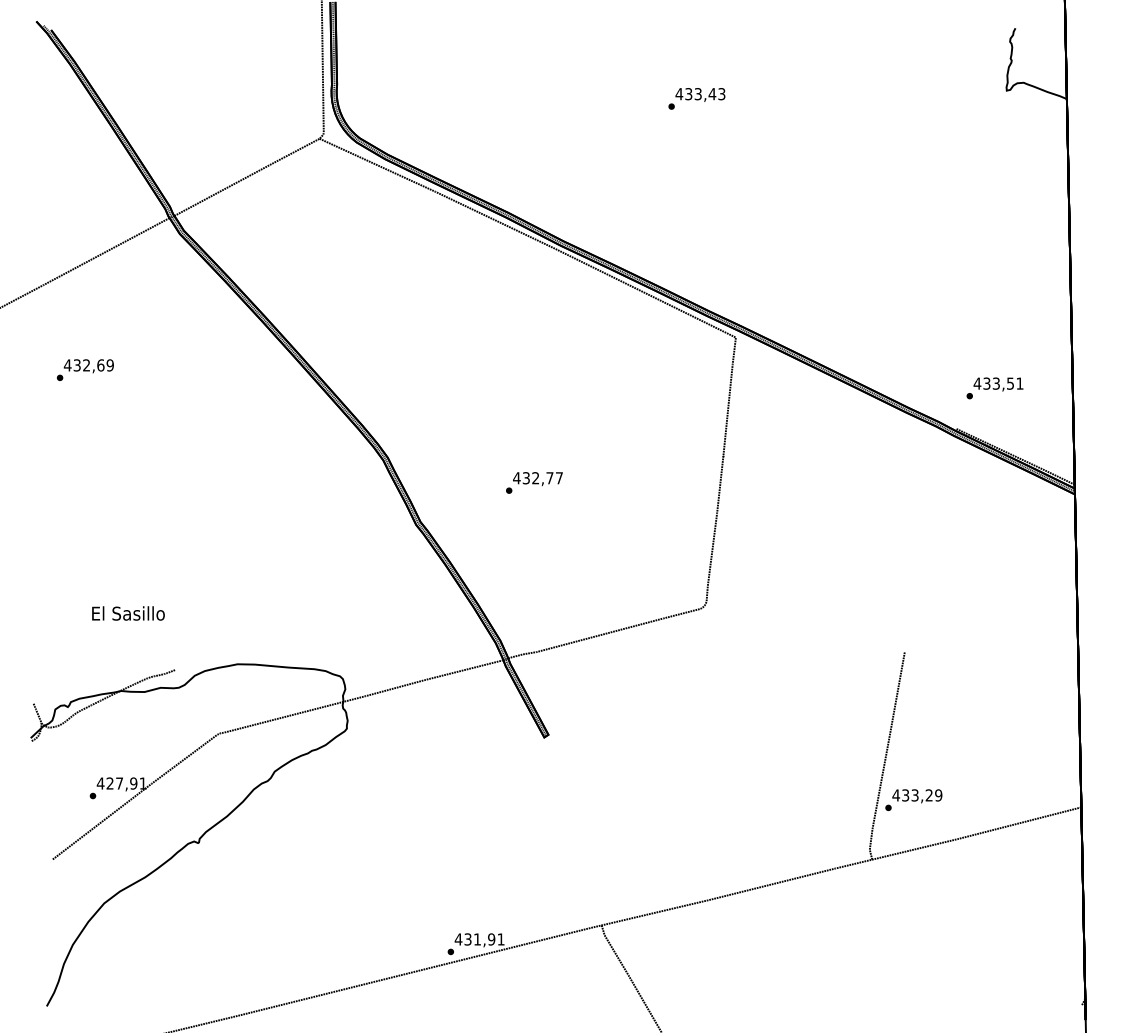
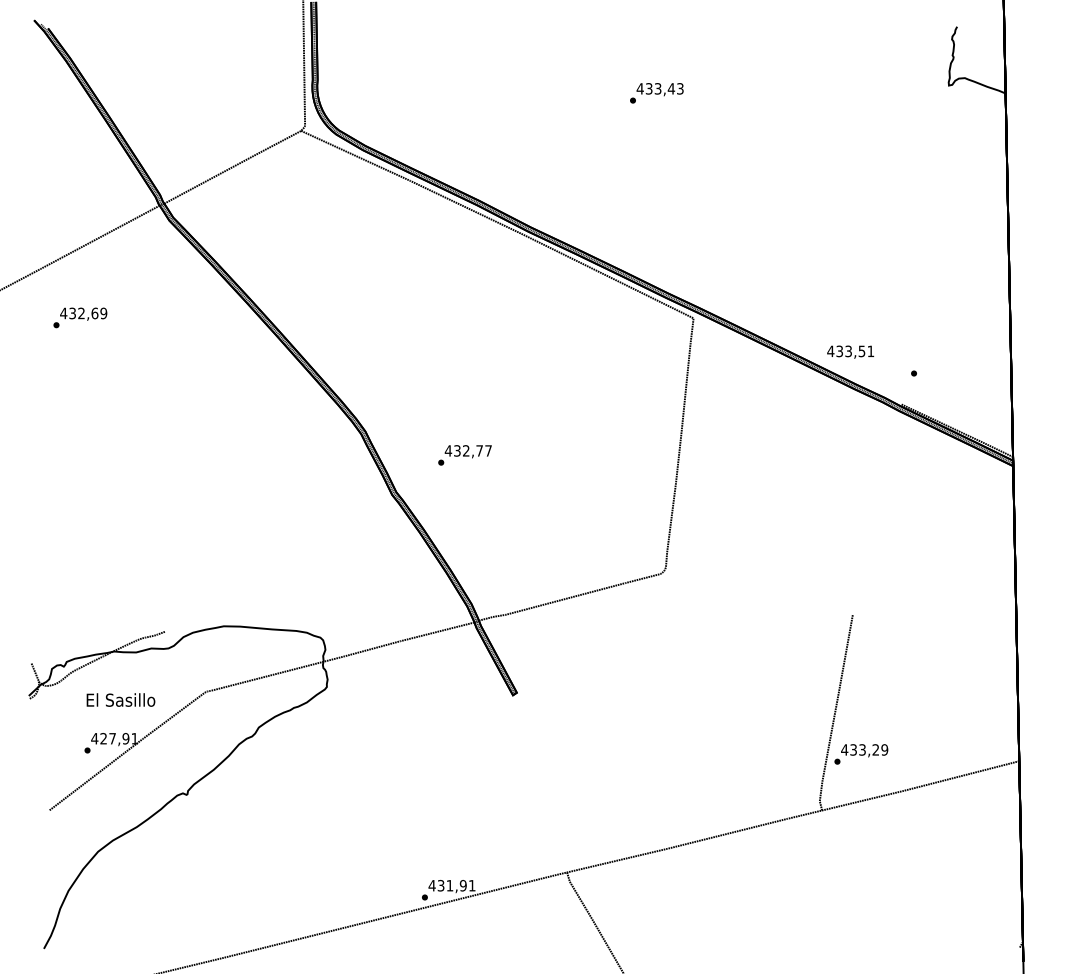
text: (85, 369) -> (80, 317), moved
text: (998, 384) -> (850, 352), moved
text: (534, 482) -> (465, 454), moved
text: (128, 613) -> (120, 700), moved

